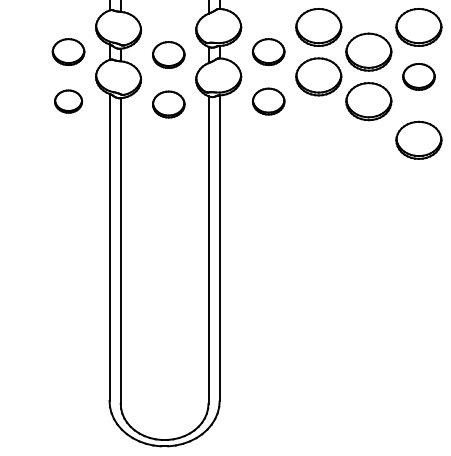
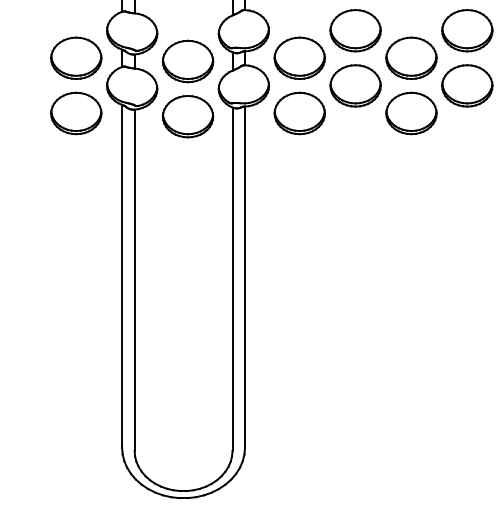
part: (68, 51) -> (76, 57), size x1.43
part: (268, 51) -> (299, 57), size x1.43
part: (169, 55) -> (188, 61), size x1.43
part: (419, 76) -> (467, 85), size x1.43
part: (68, 101) -> (76, 113), size x1.67
part: (268, 101) -> (299, 113), size x1.43
part: (169, 104) -> (188, 116), size x1.43
part: (419, 140) -> (467, 156), removed

